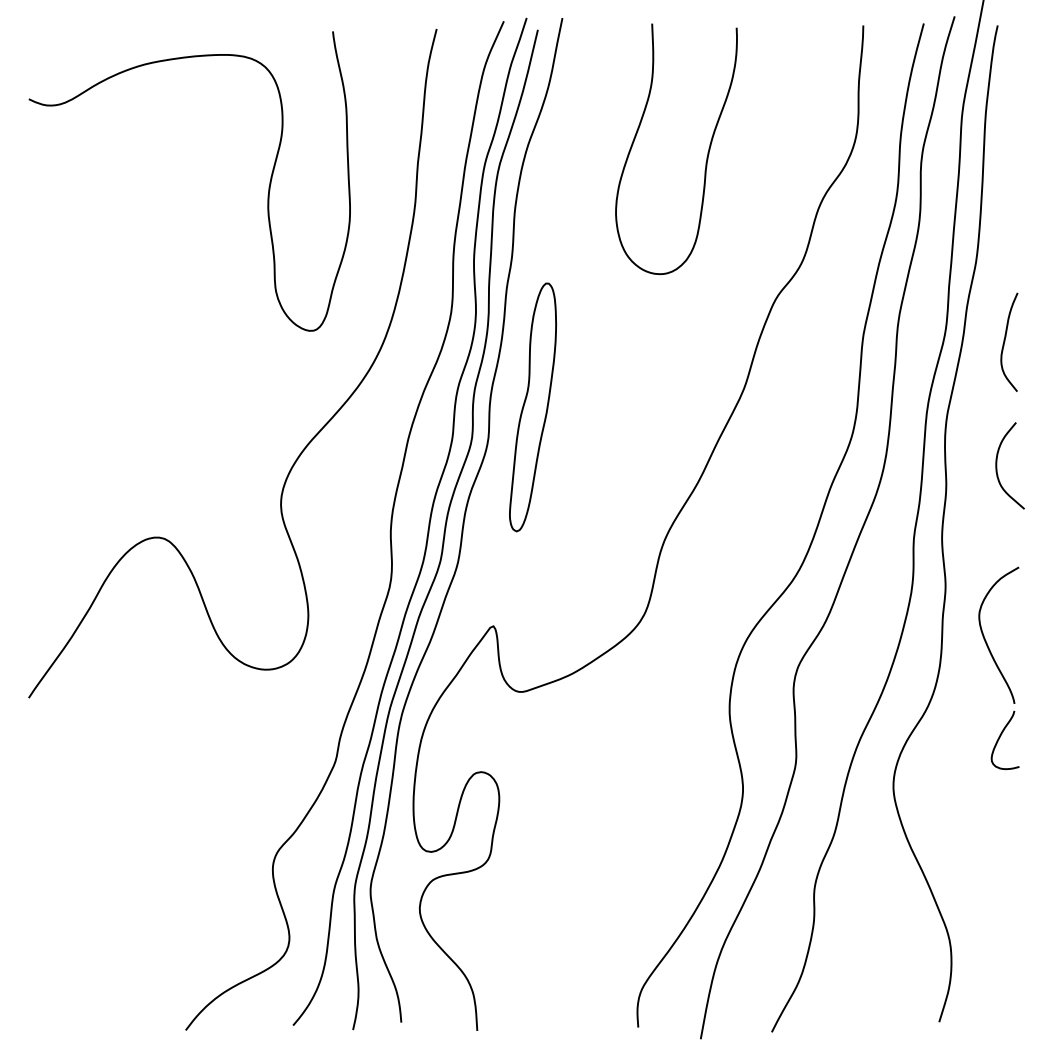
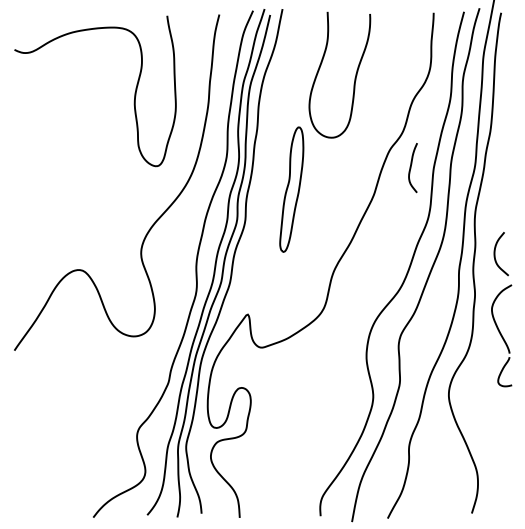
curve: (1006, 343) -> (411, 168), moved
part: (532, 407) -> (291, 189), moved
curve: (998, 466) -> (495, 254), moved

